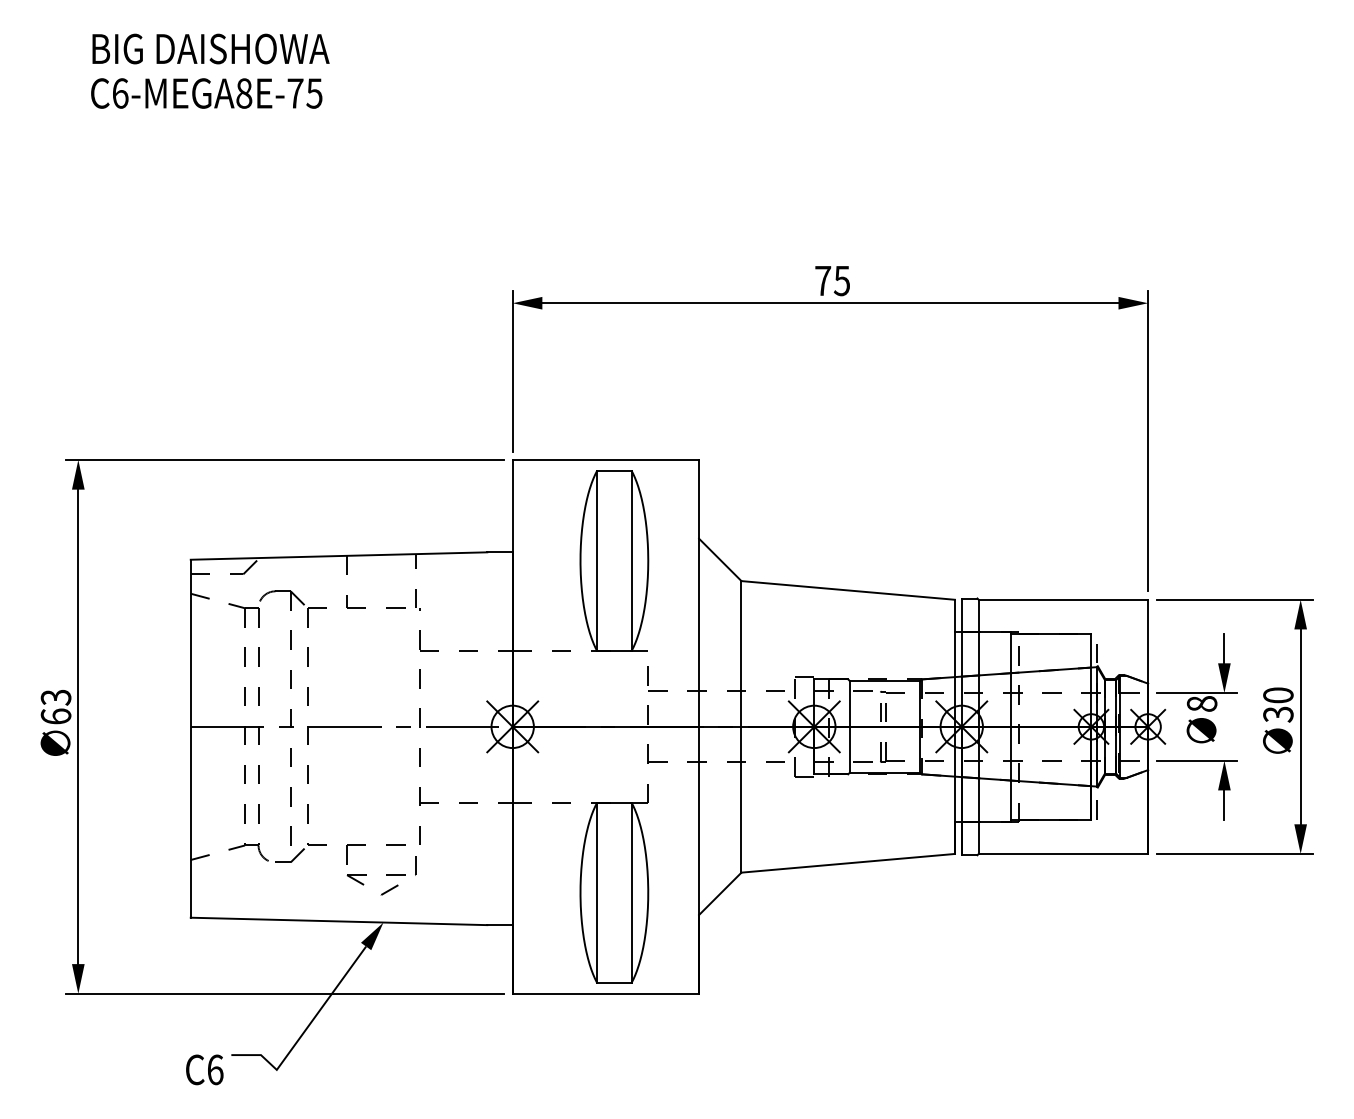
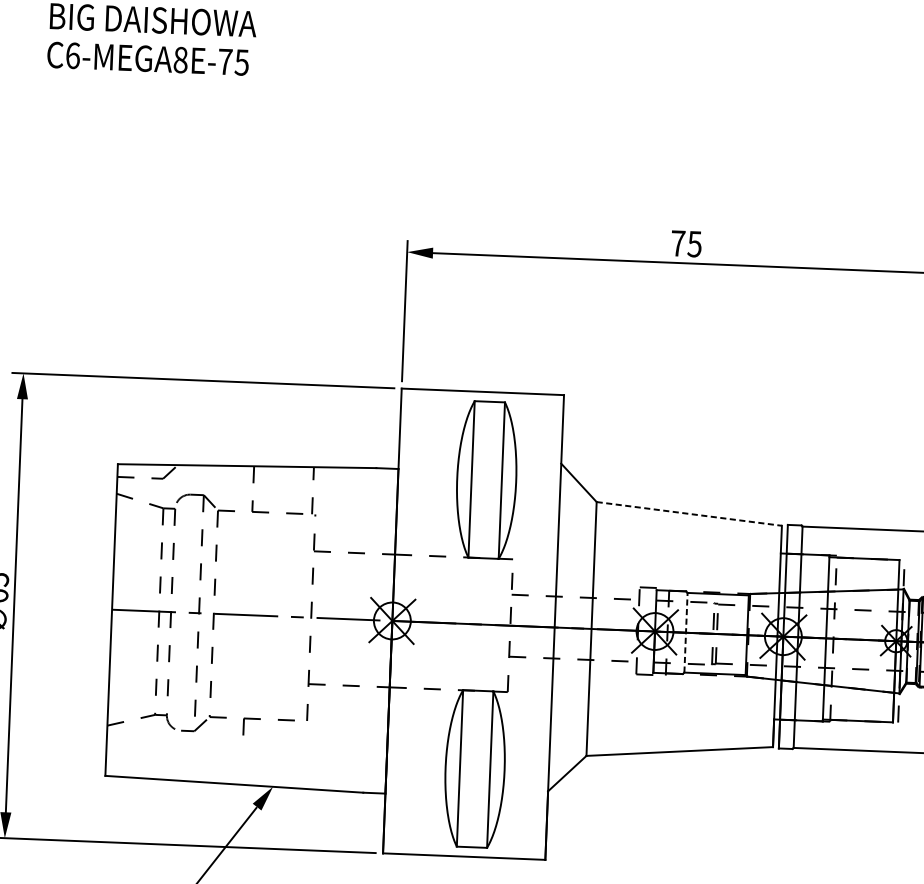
line: (848, 590) -> (689, 513), solid -> dashed
line: (849, 726) -> (685, 632), solid -> dashed
part: (381, 875) -> (272, 745), removed

